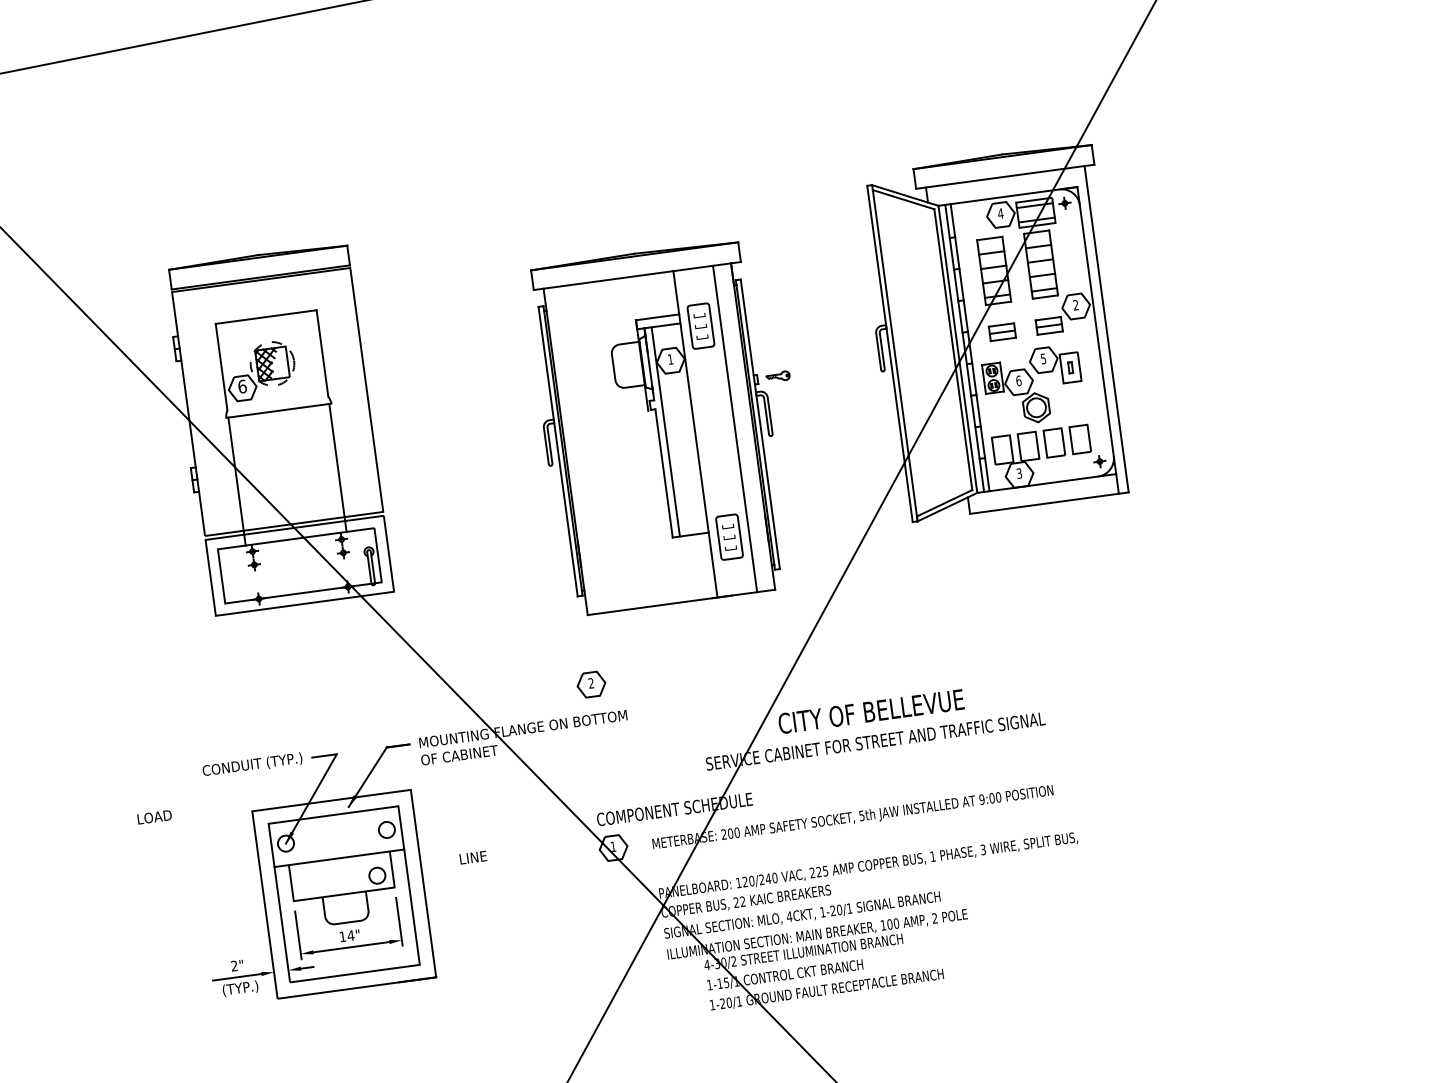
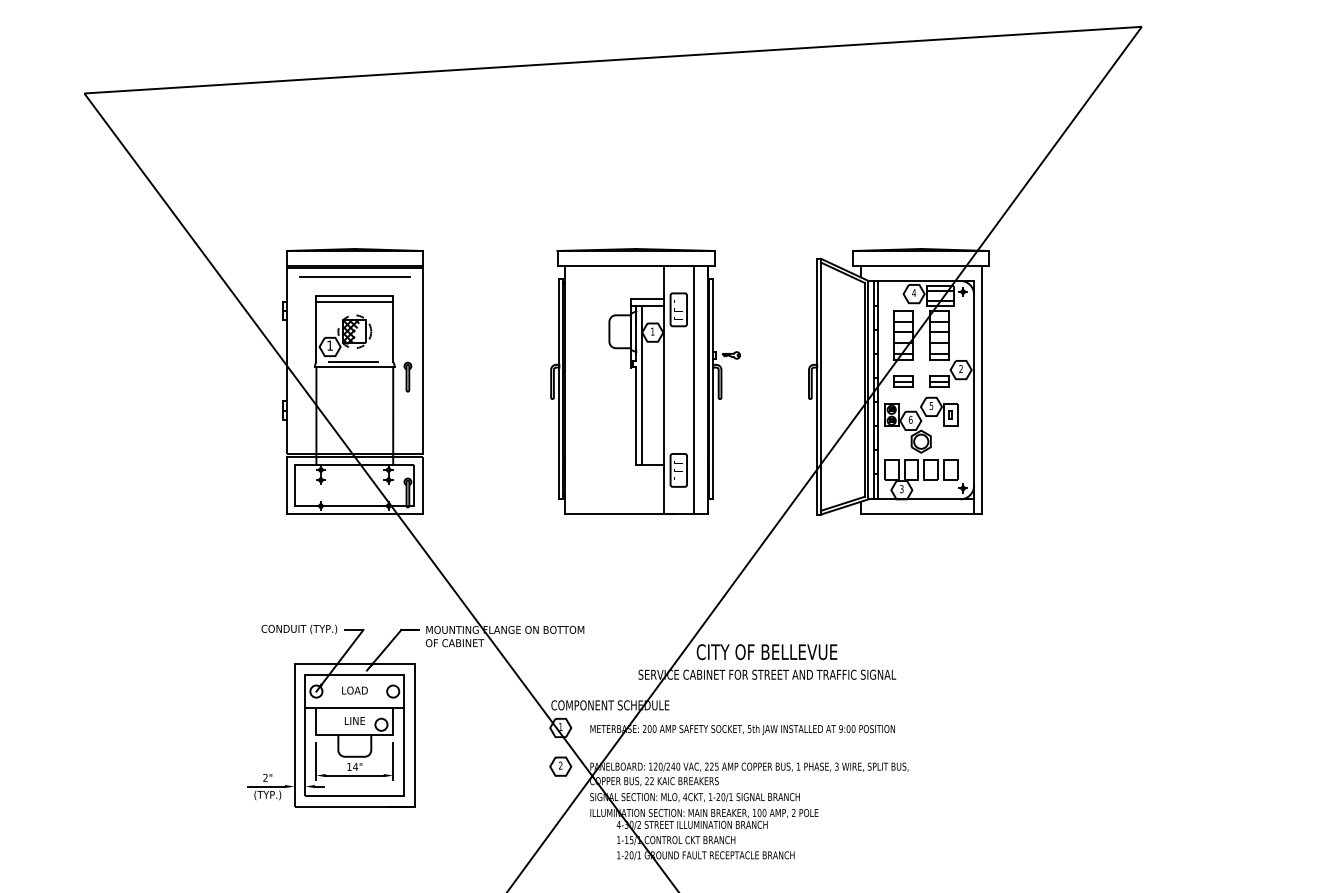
line: (262, 291) -> (354, 276), added
line: (266, 324) -> (354, 301), added
text: (243, 386) -> (330, 345), 6 -> 1
line: (274, 403) -> (352, 361), added
part: (349, 413) -> (407, 376), added
part: (669, 426) -> (645, 381), moved
part: (591, 684) -> (560, 766), moved
text: (154, 817) -> (354, 690), moved
text: (472, 857) -> (354, 720), moved

